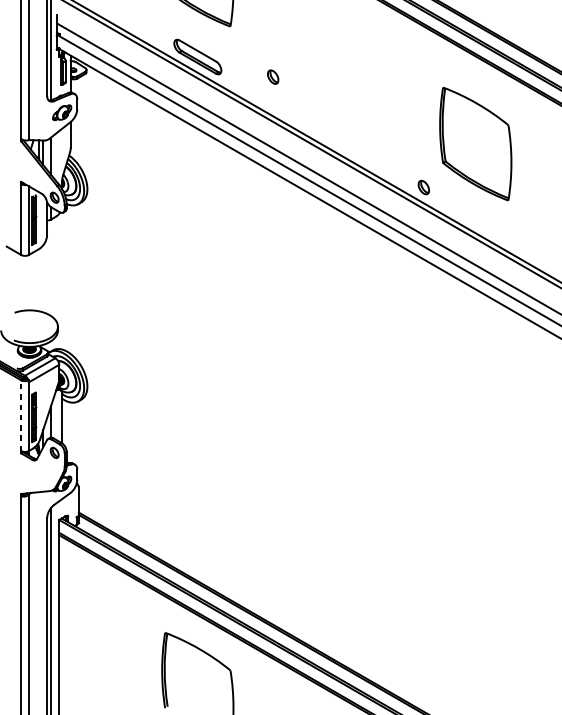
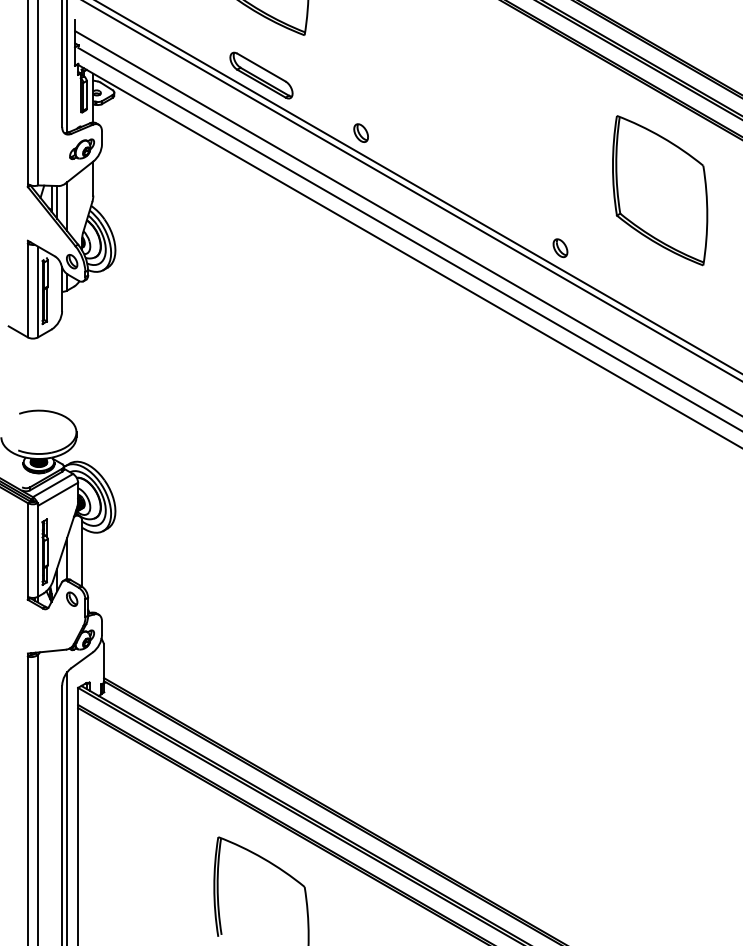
part: (272, 76) -> (360, 132), moved
part: (476, 143) -> (660, 190), moved
line: (20, 415) -> (27, 549), dashed -> solid

